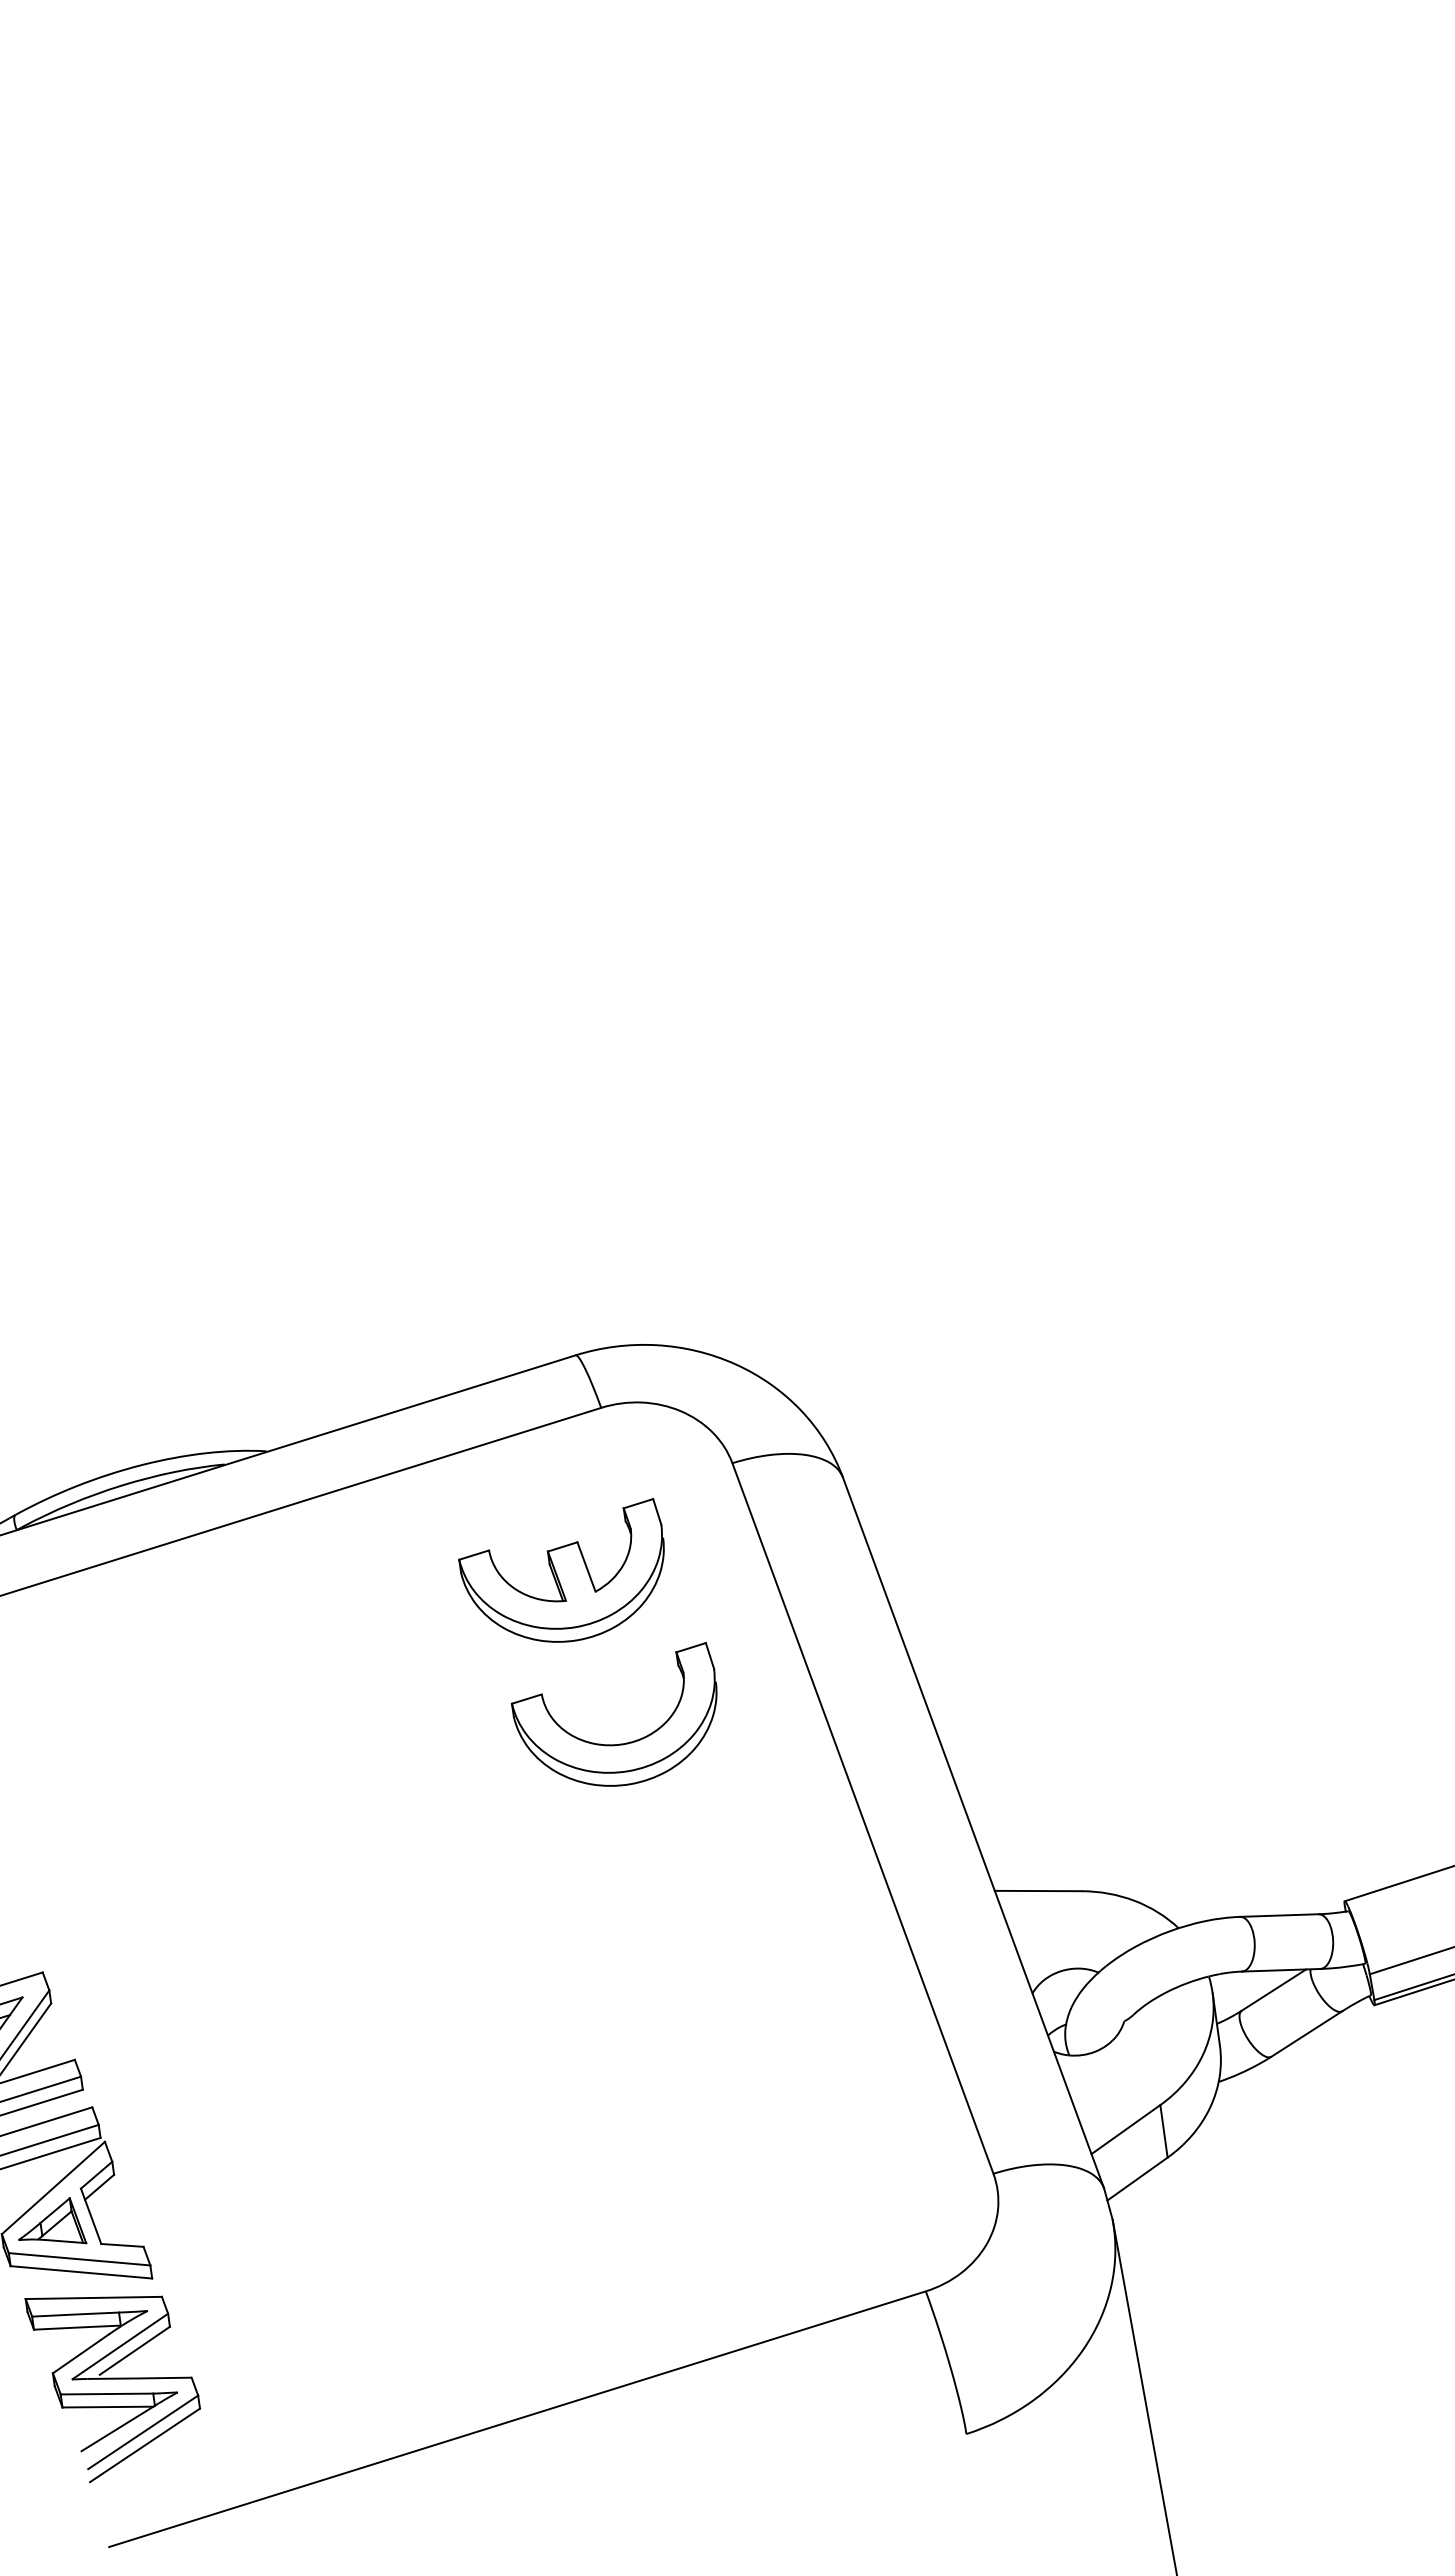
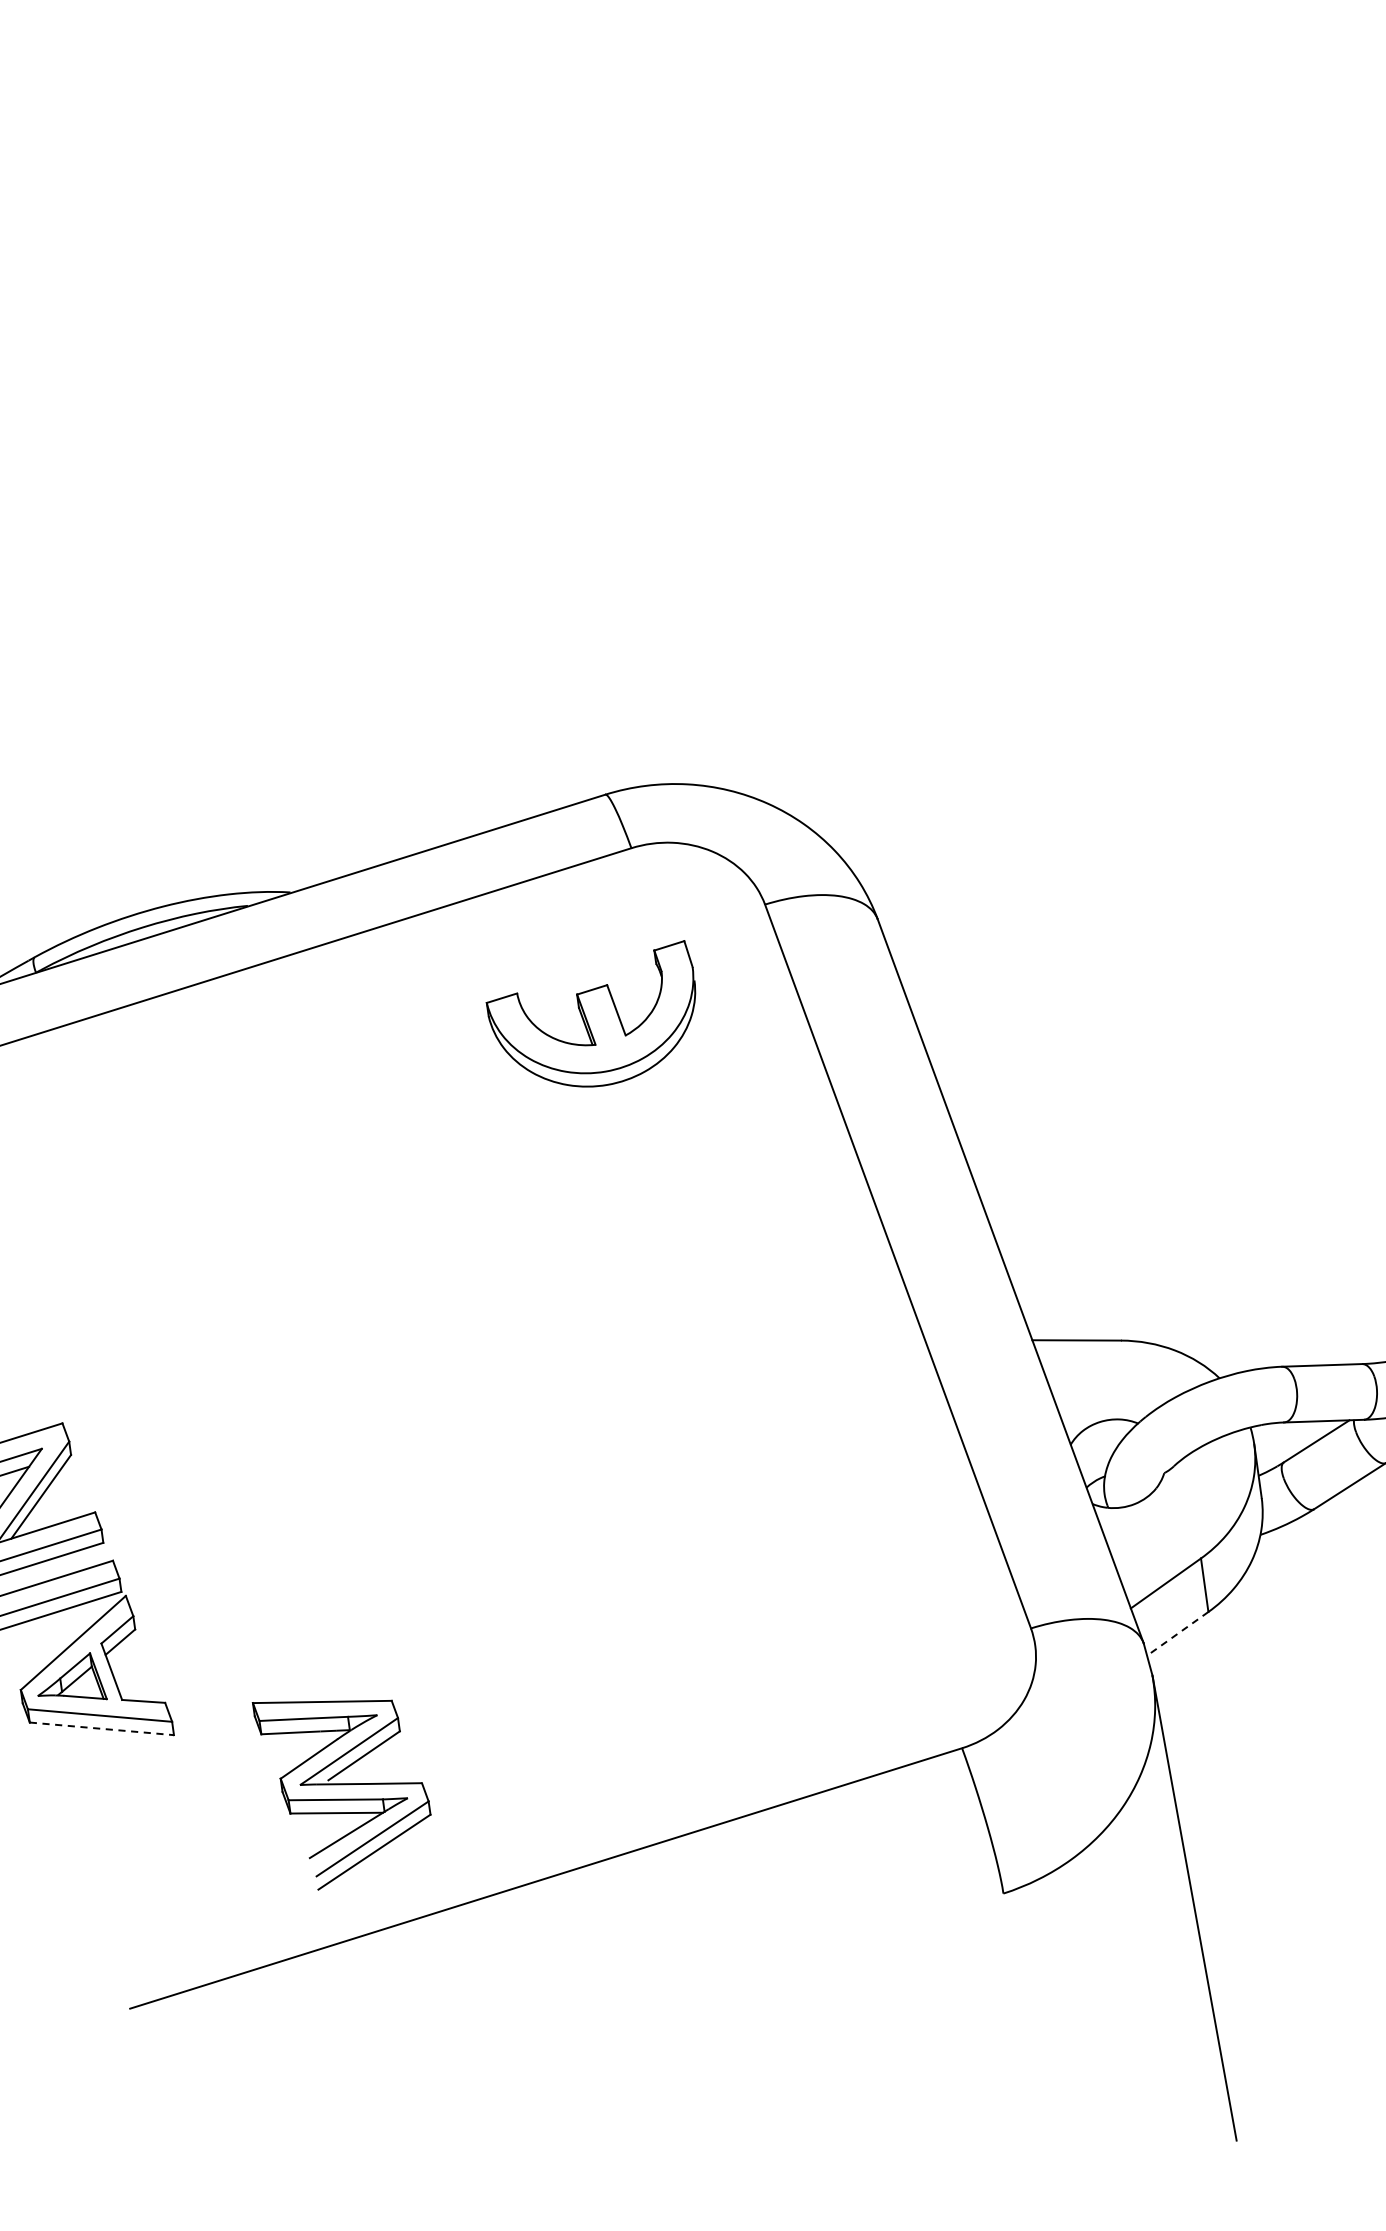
part: (619, 1743) -> (650, 1190), removed
line: (1137, 2179) -> (1177, 1634), solid -> dashed
line: (81, 2272) -> (101, 1729), solid -> dashed
part: (112, 2389) -> (341, 1795), moved

